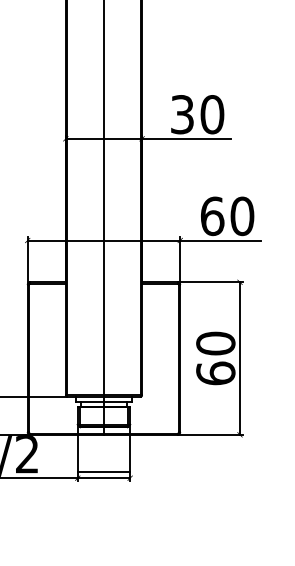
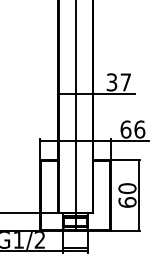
text: (211, 114) -> (125, 82), 30 -> 37
text: (241, 216) -> (139, 129), 60 -> 66

